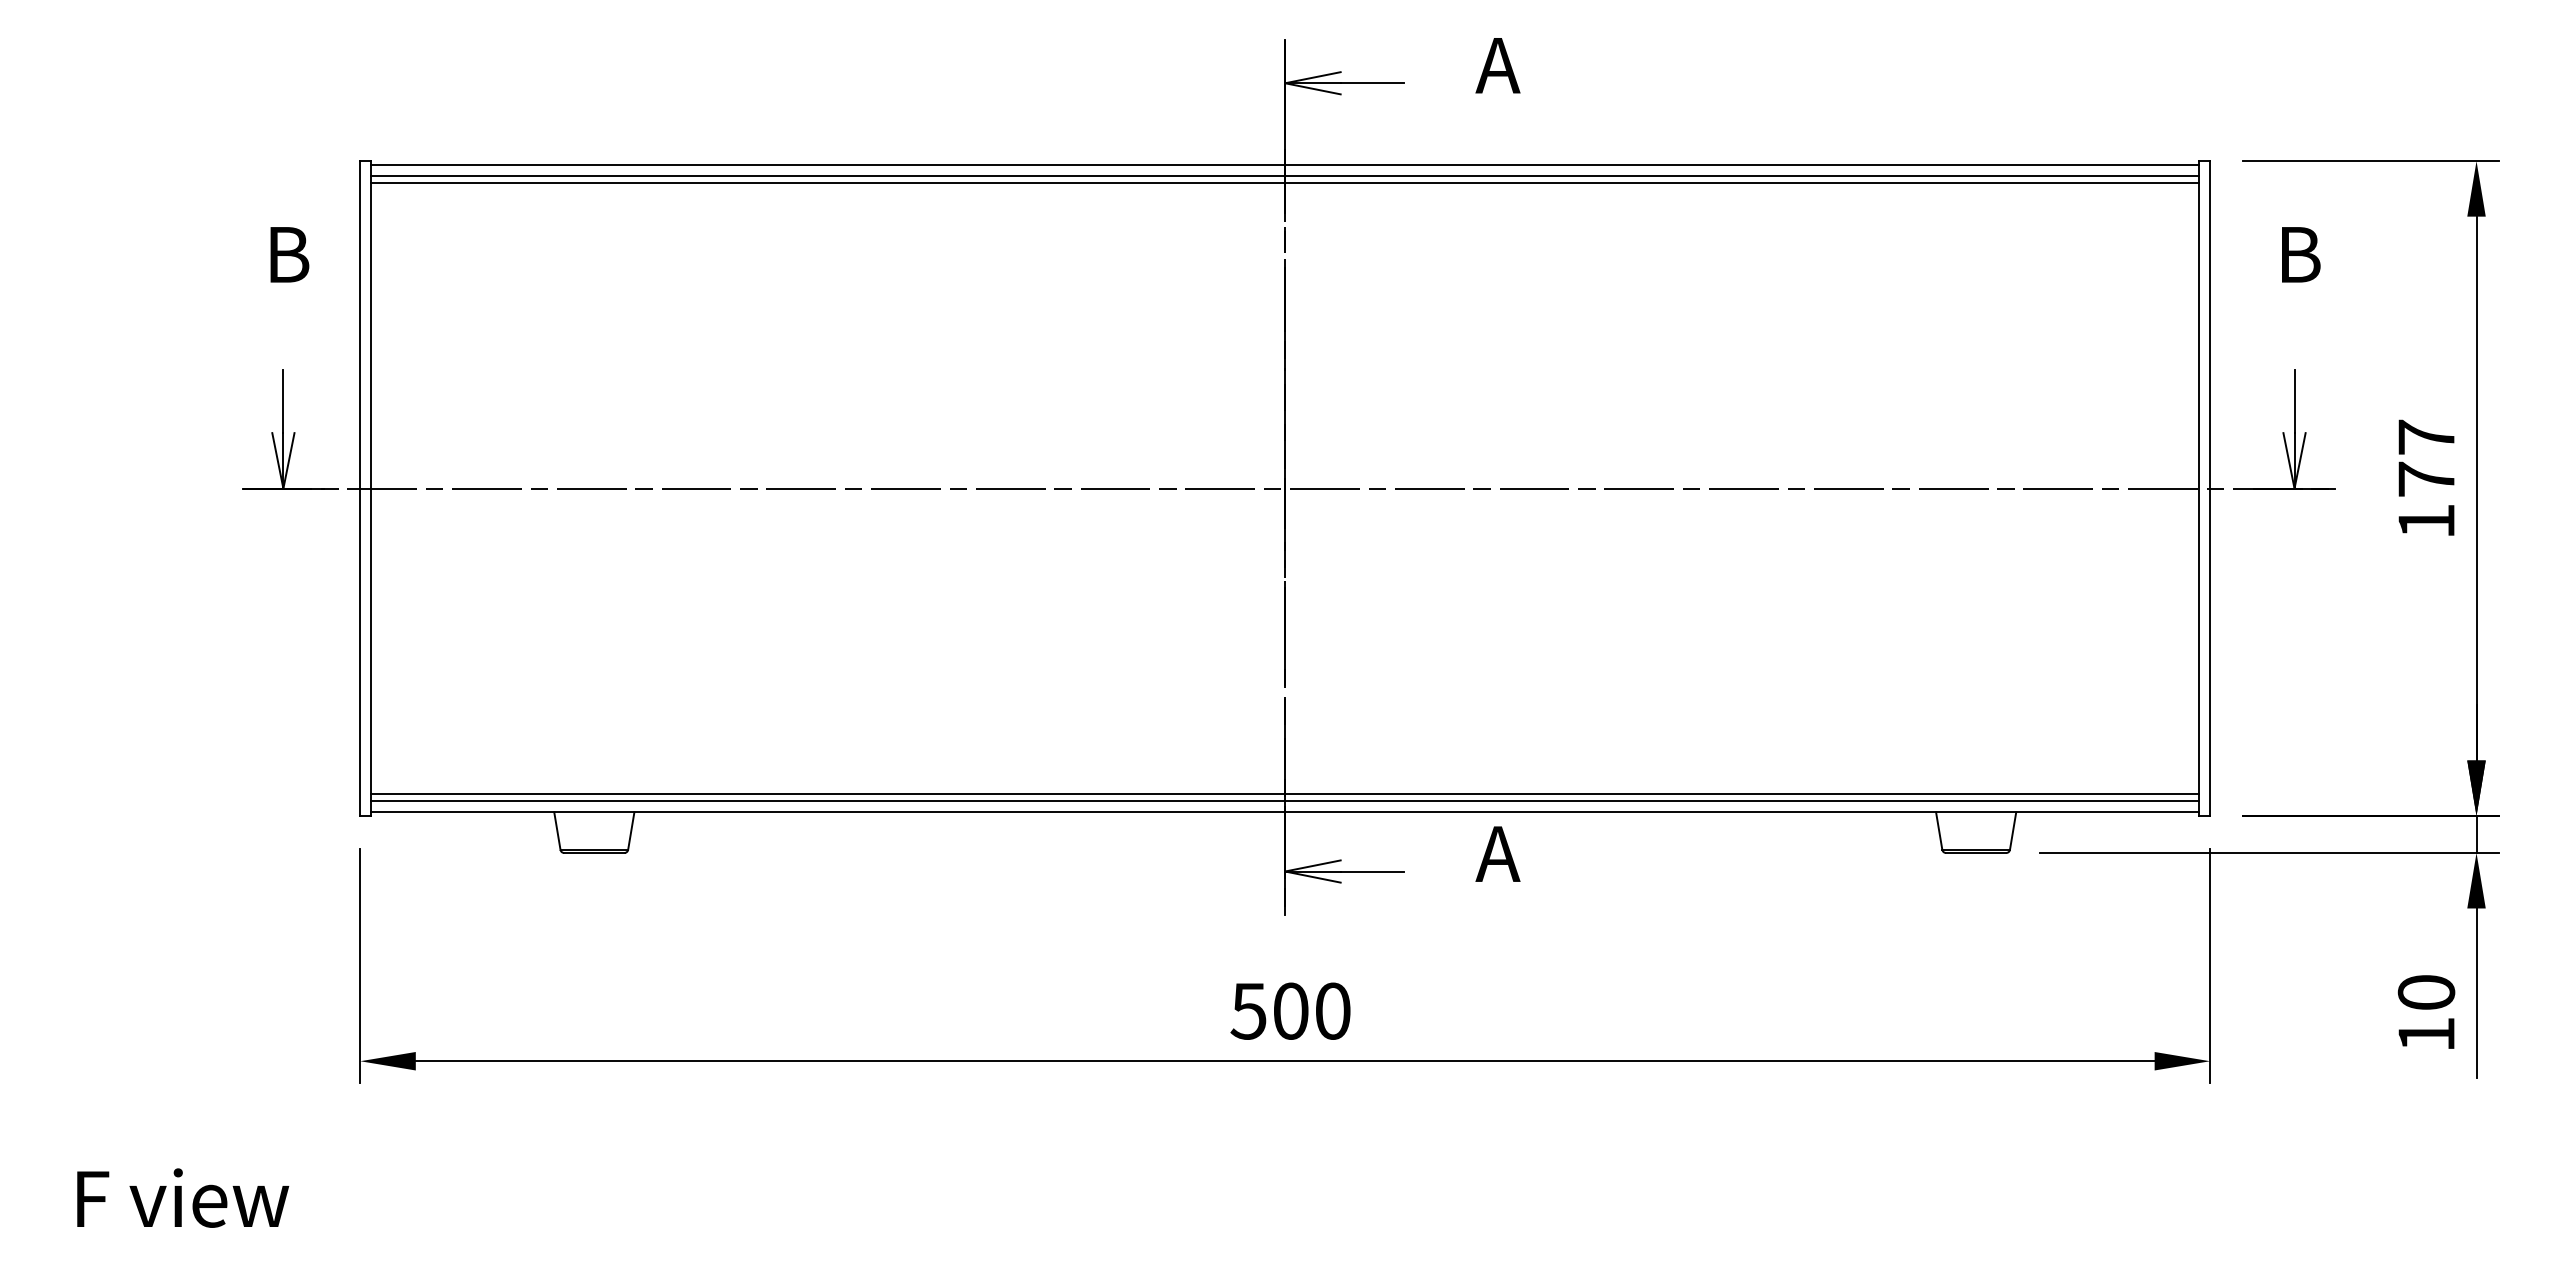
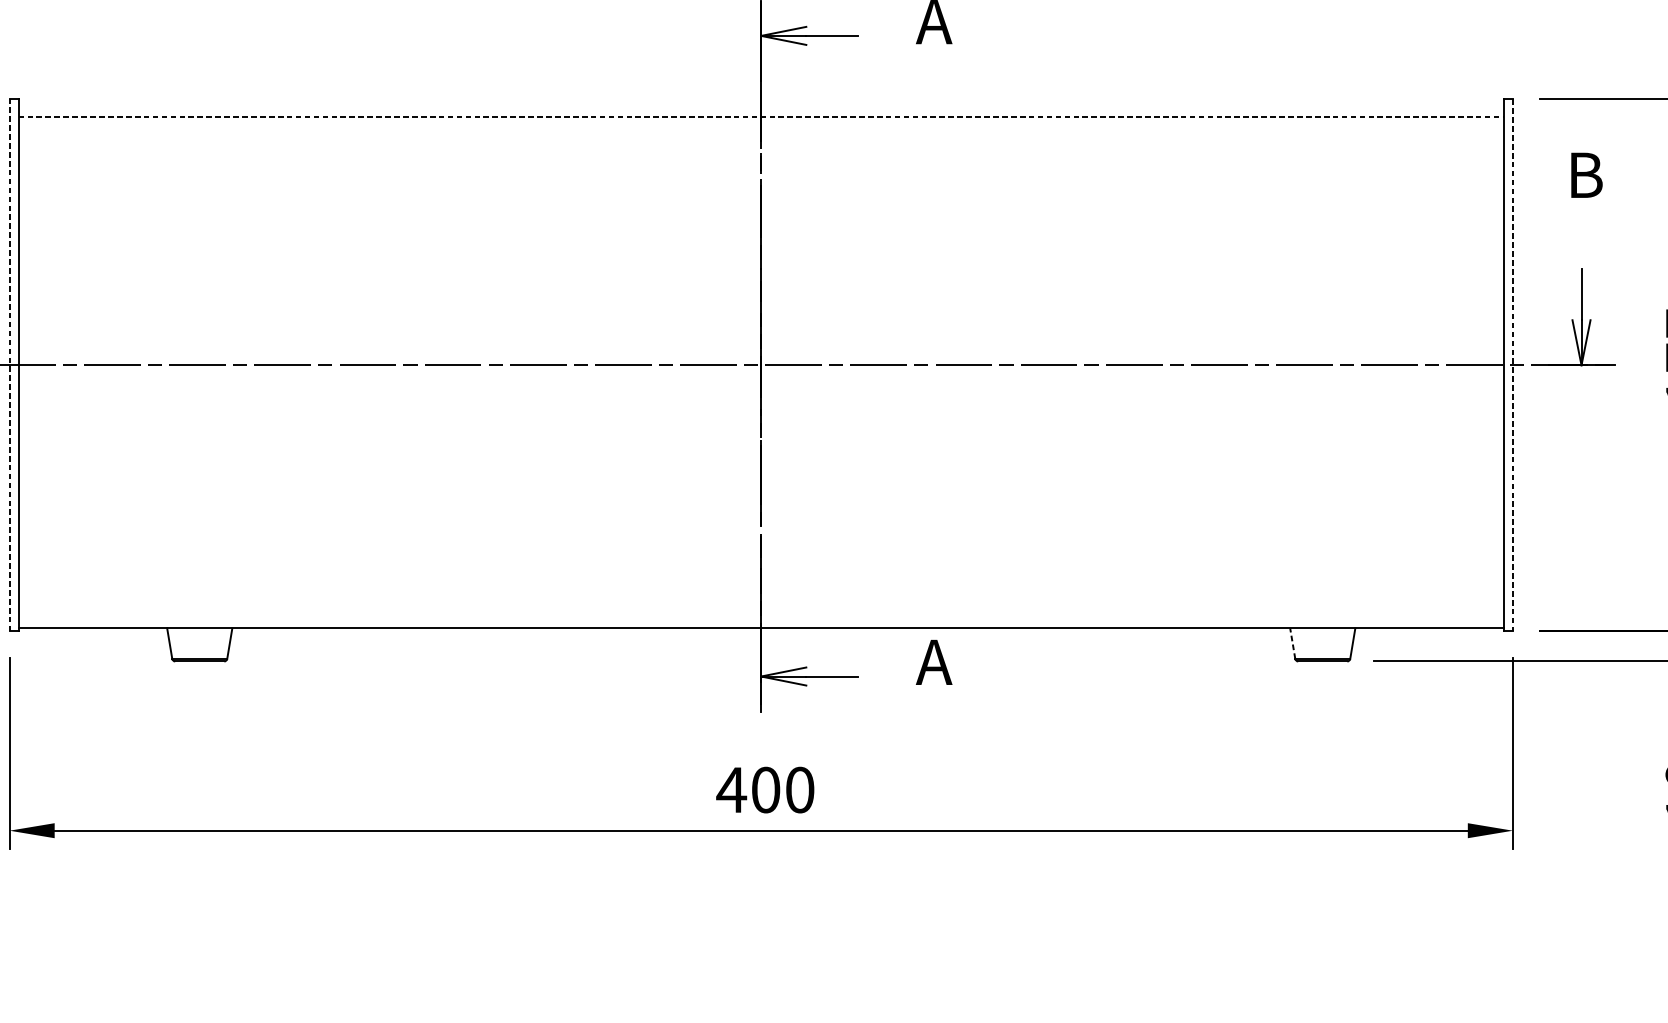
line: (1285, 164) -> (761, 101), removed
line: (1285, 175) -> (761, 110), removed
line: (1285, 183) -> (761, 117), solid -> dashed
line: (360, 488) -> (9, 365), solid -> dashed
line: (2210, 489) -> (1513, 366), solid -> dashed
line: (1285, 793) -> (761, 613), removed
line: (1285, 801) -> (761, 619), removed
line: (1939, 830) -> (1292, 643), solid -> dashed
text: (1248, 1011) -> (731, 790), 500 -> 400

